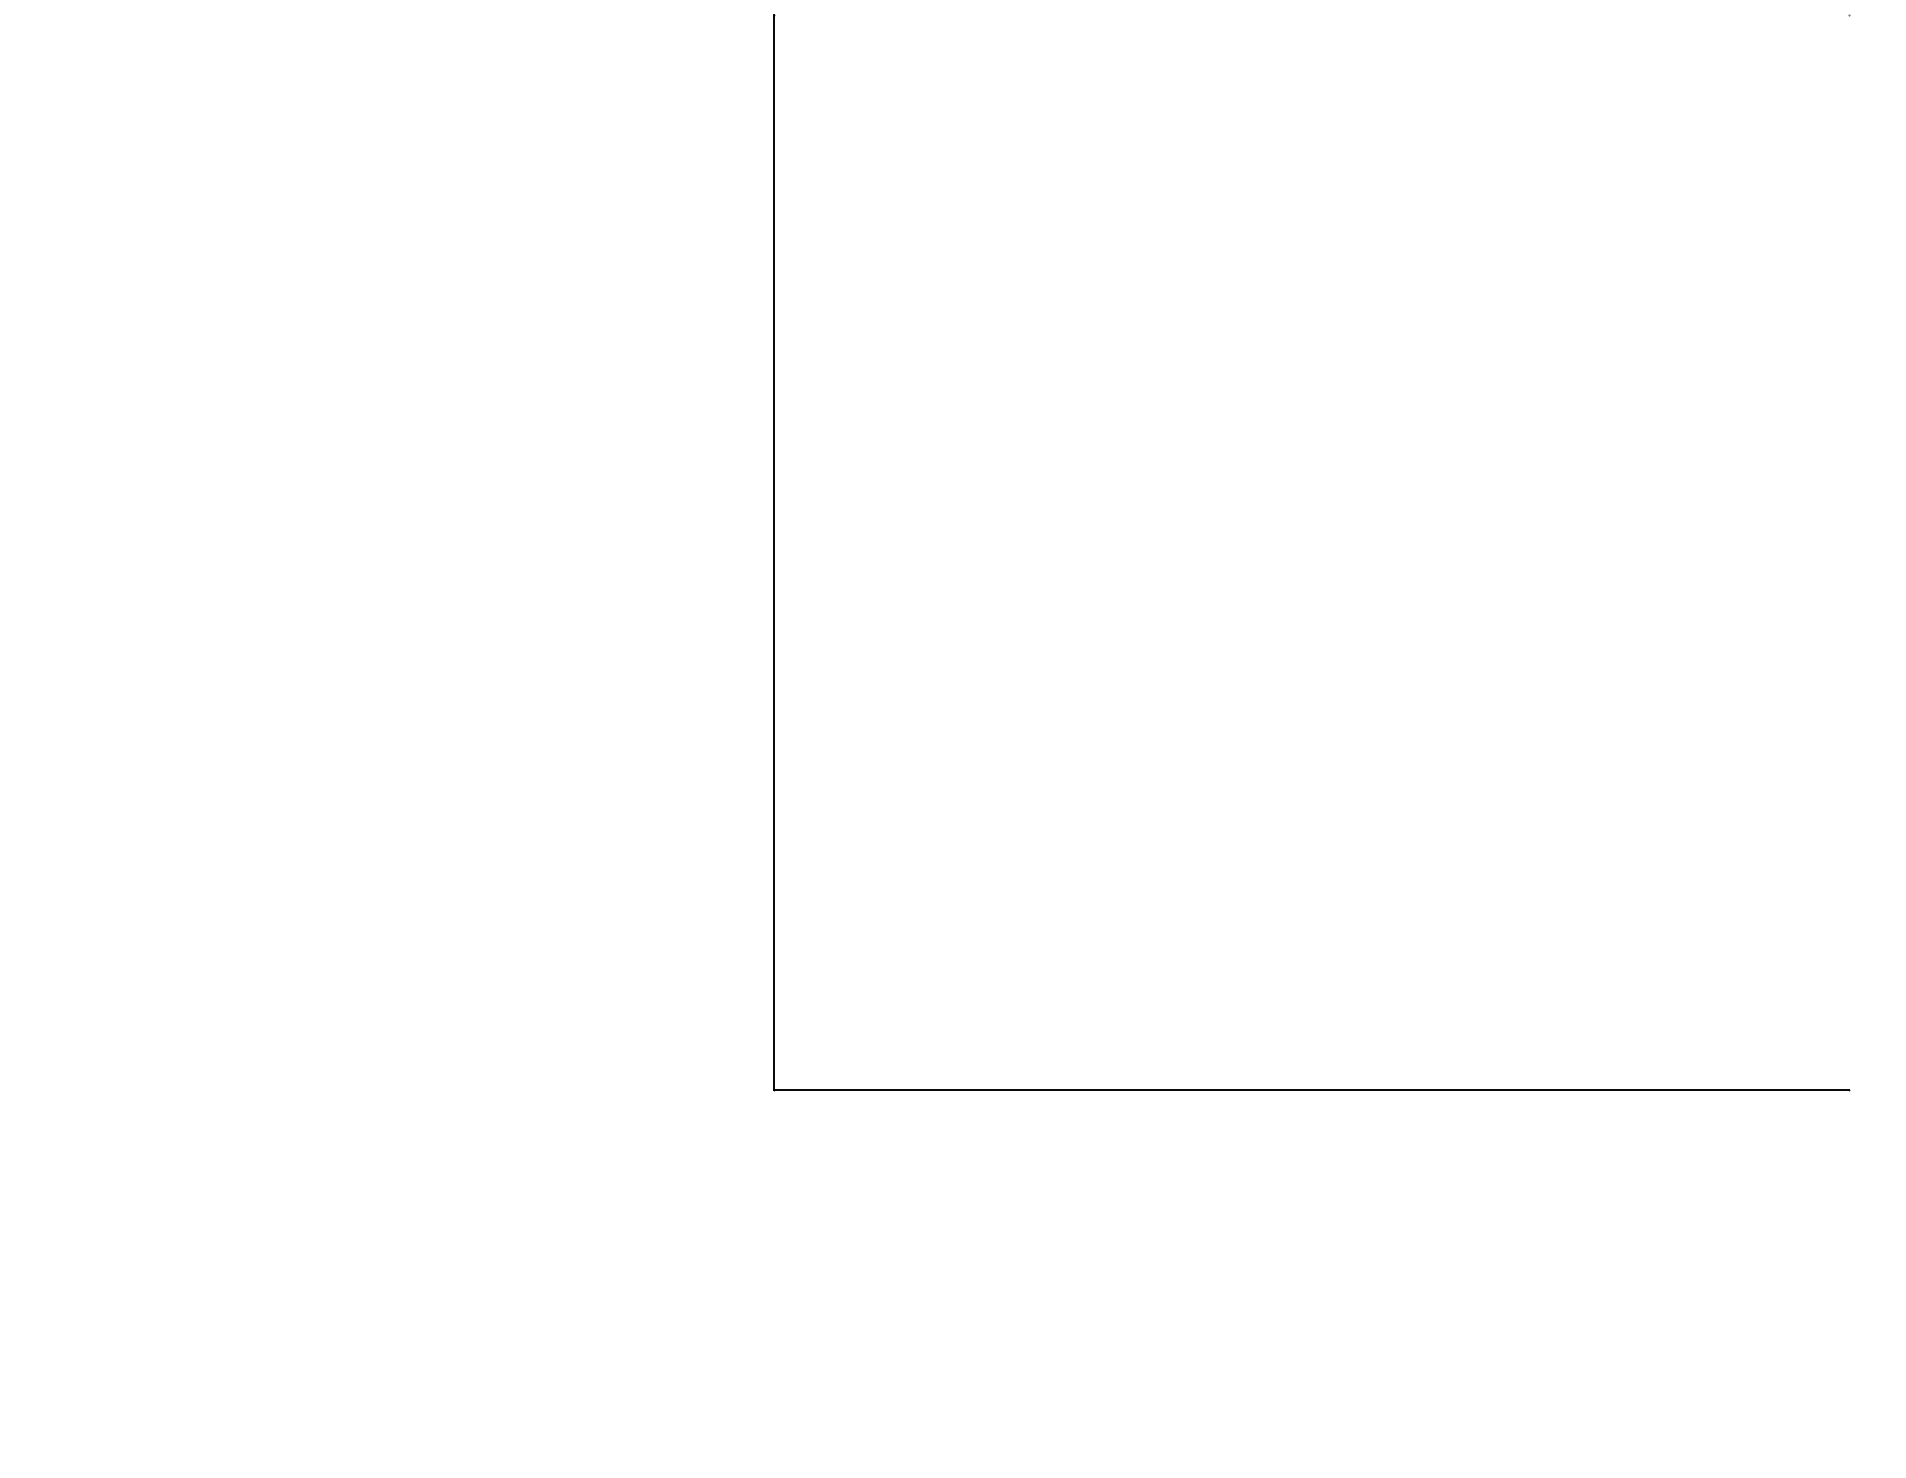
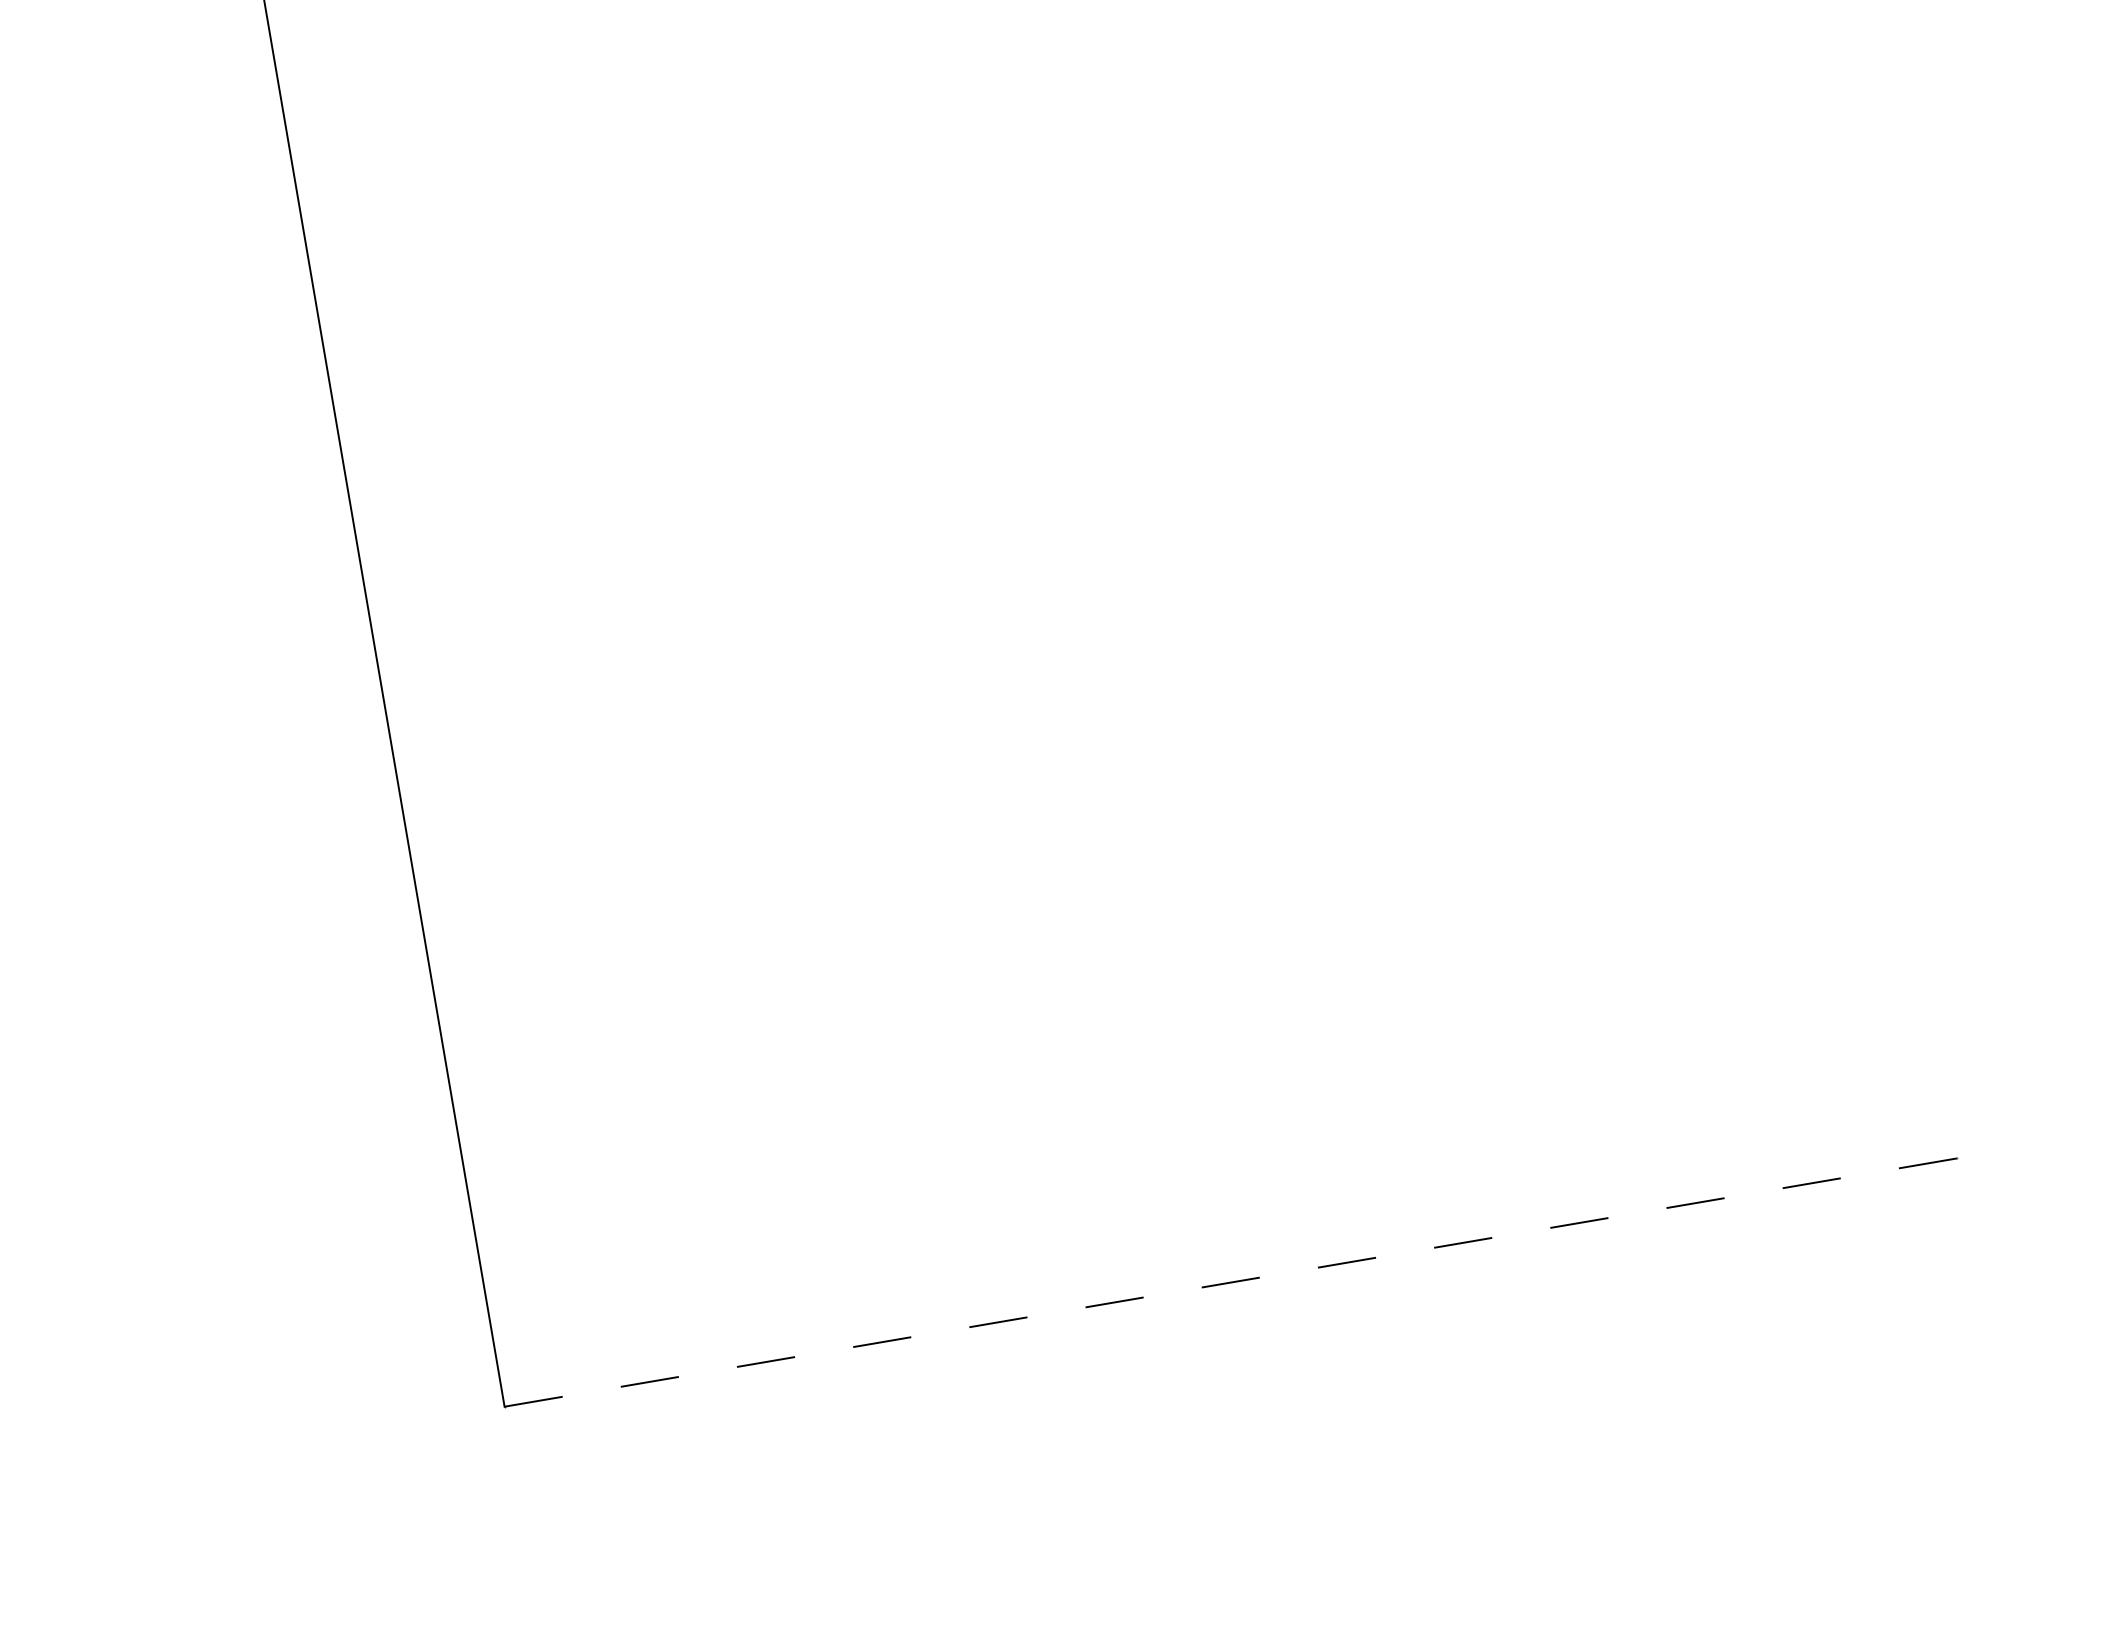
line: (1310, 1090) -> (1229, 1283), solid -> dashed

